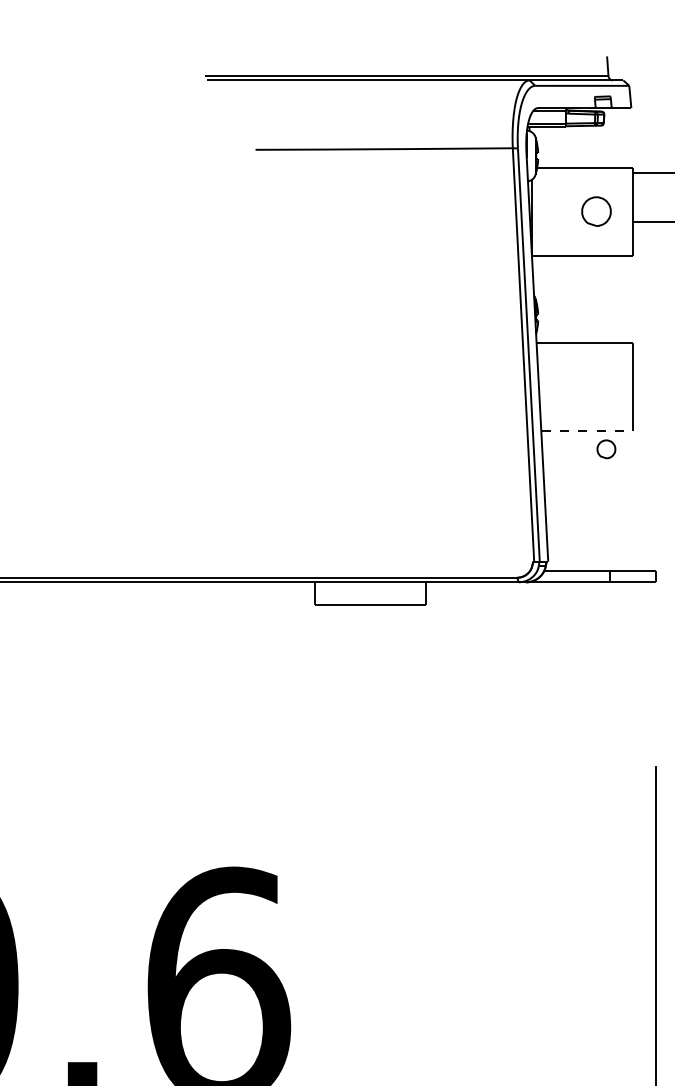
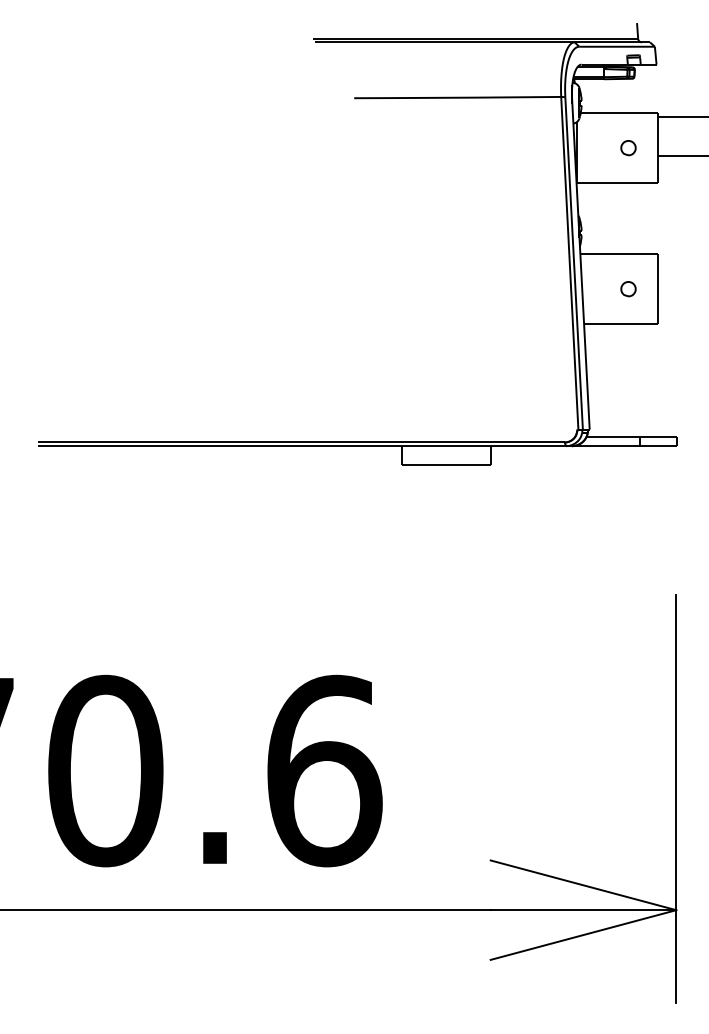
part: (596, 212) -> (628, 148), size x0.62
line: (587, 431) -> (621, 324), dashed -> solid
part: (606, 449) -> (628, 289), moved

